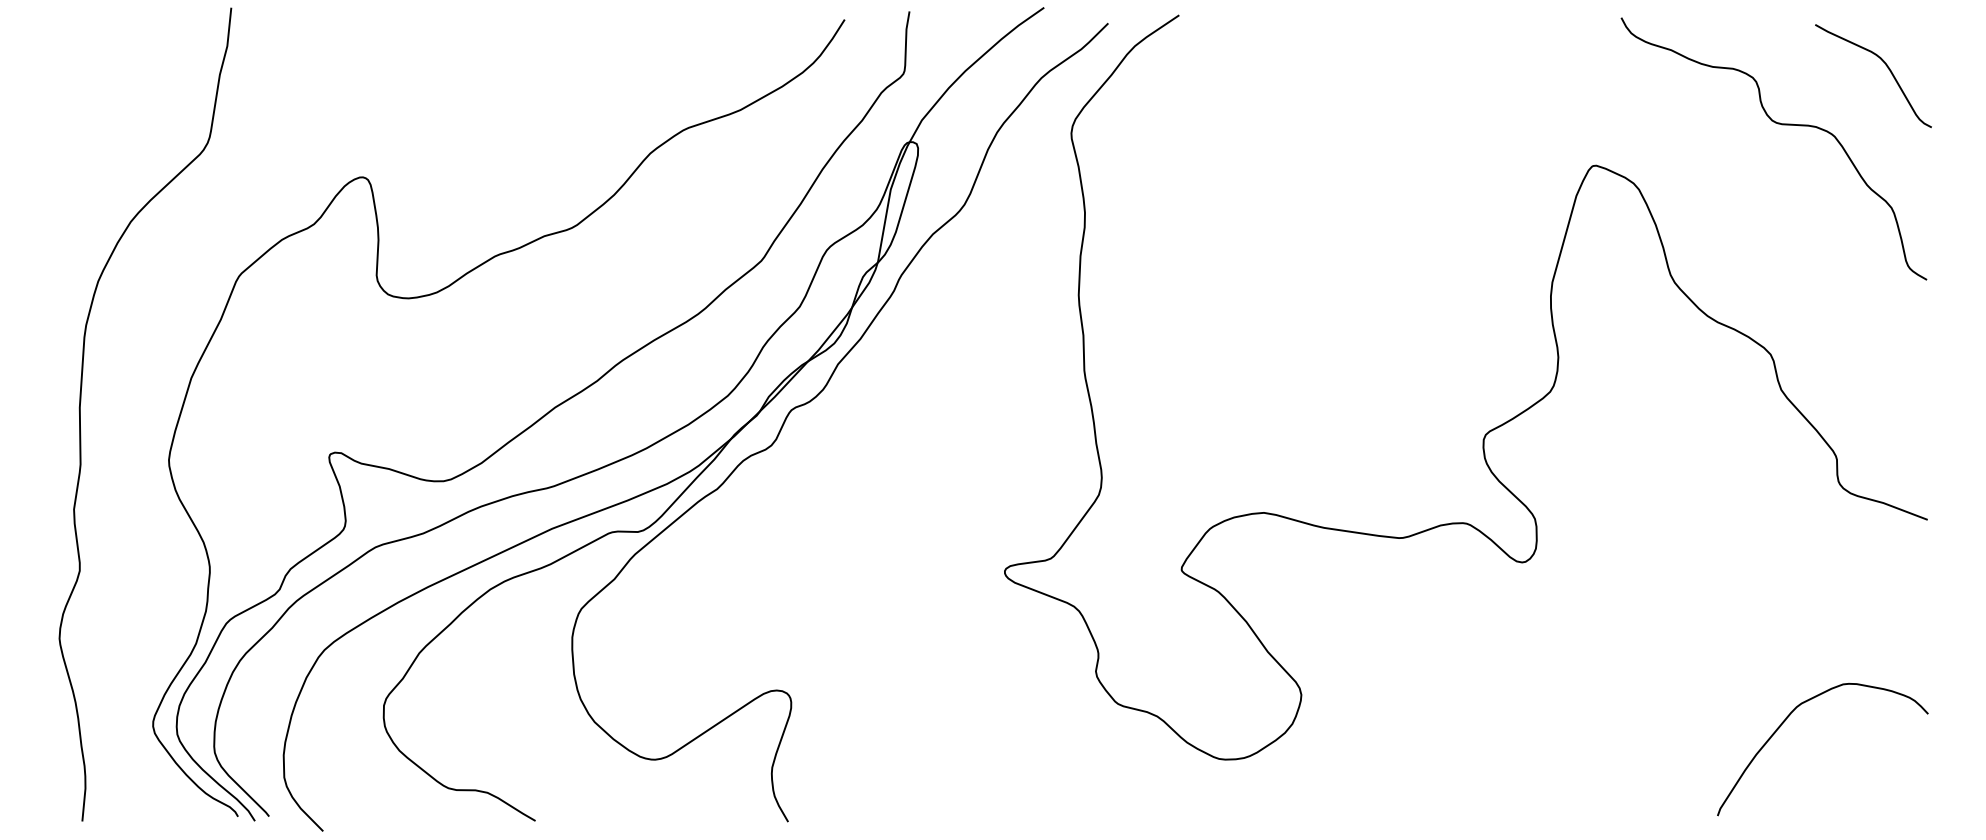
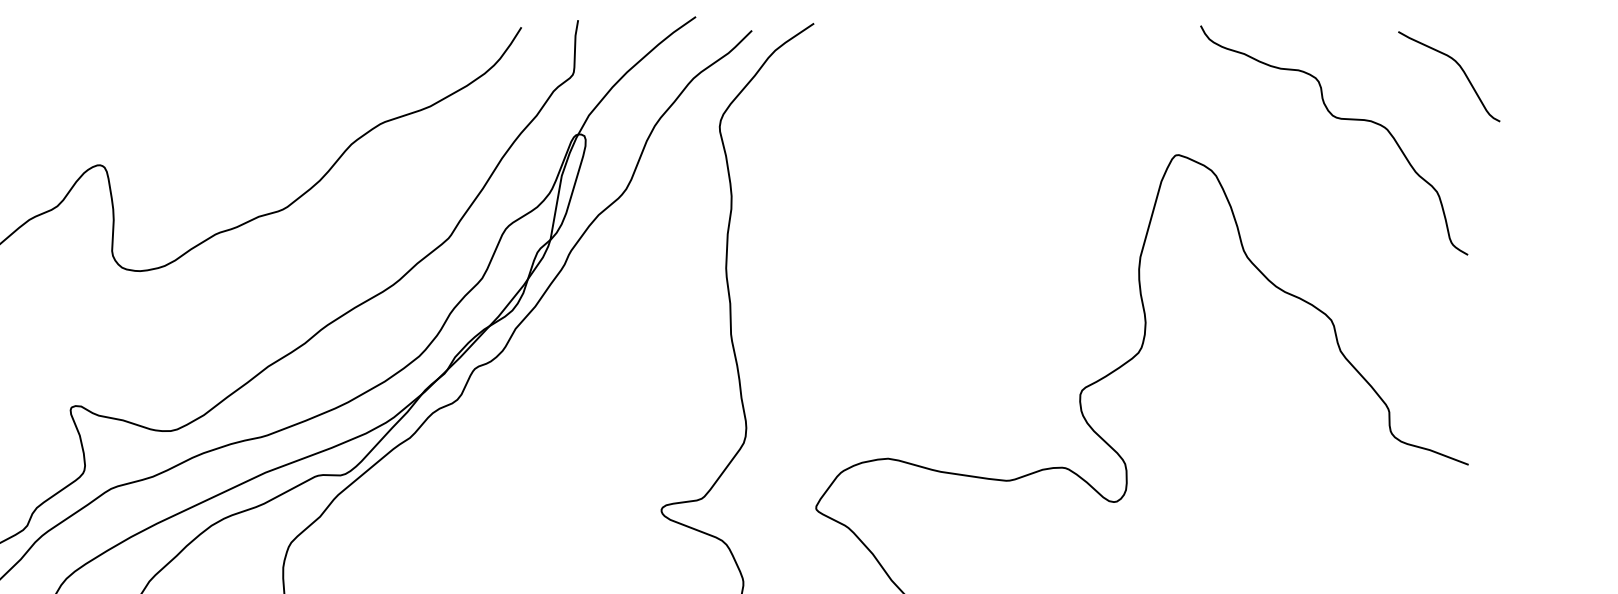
curve: (1887, 68) -> (1461, 70), moved

